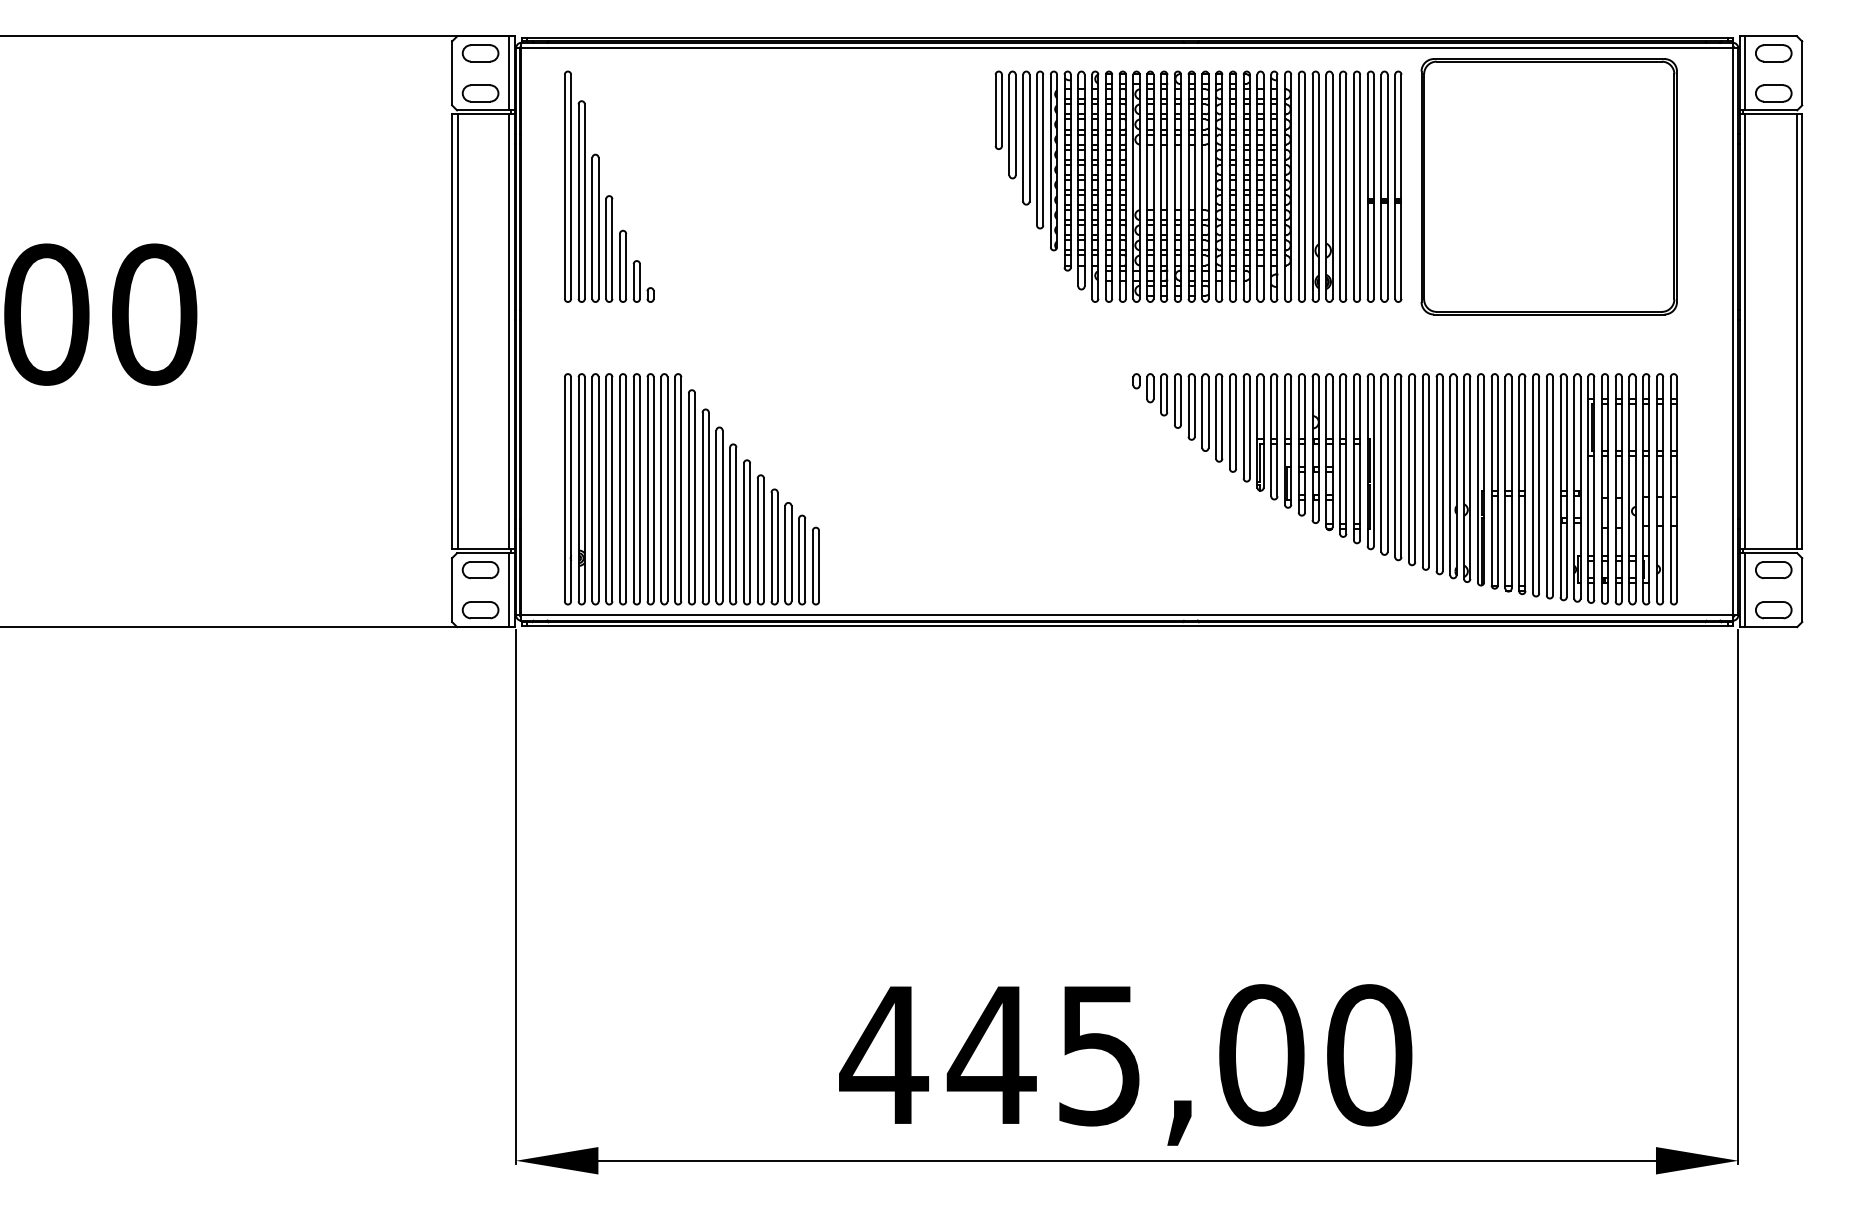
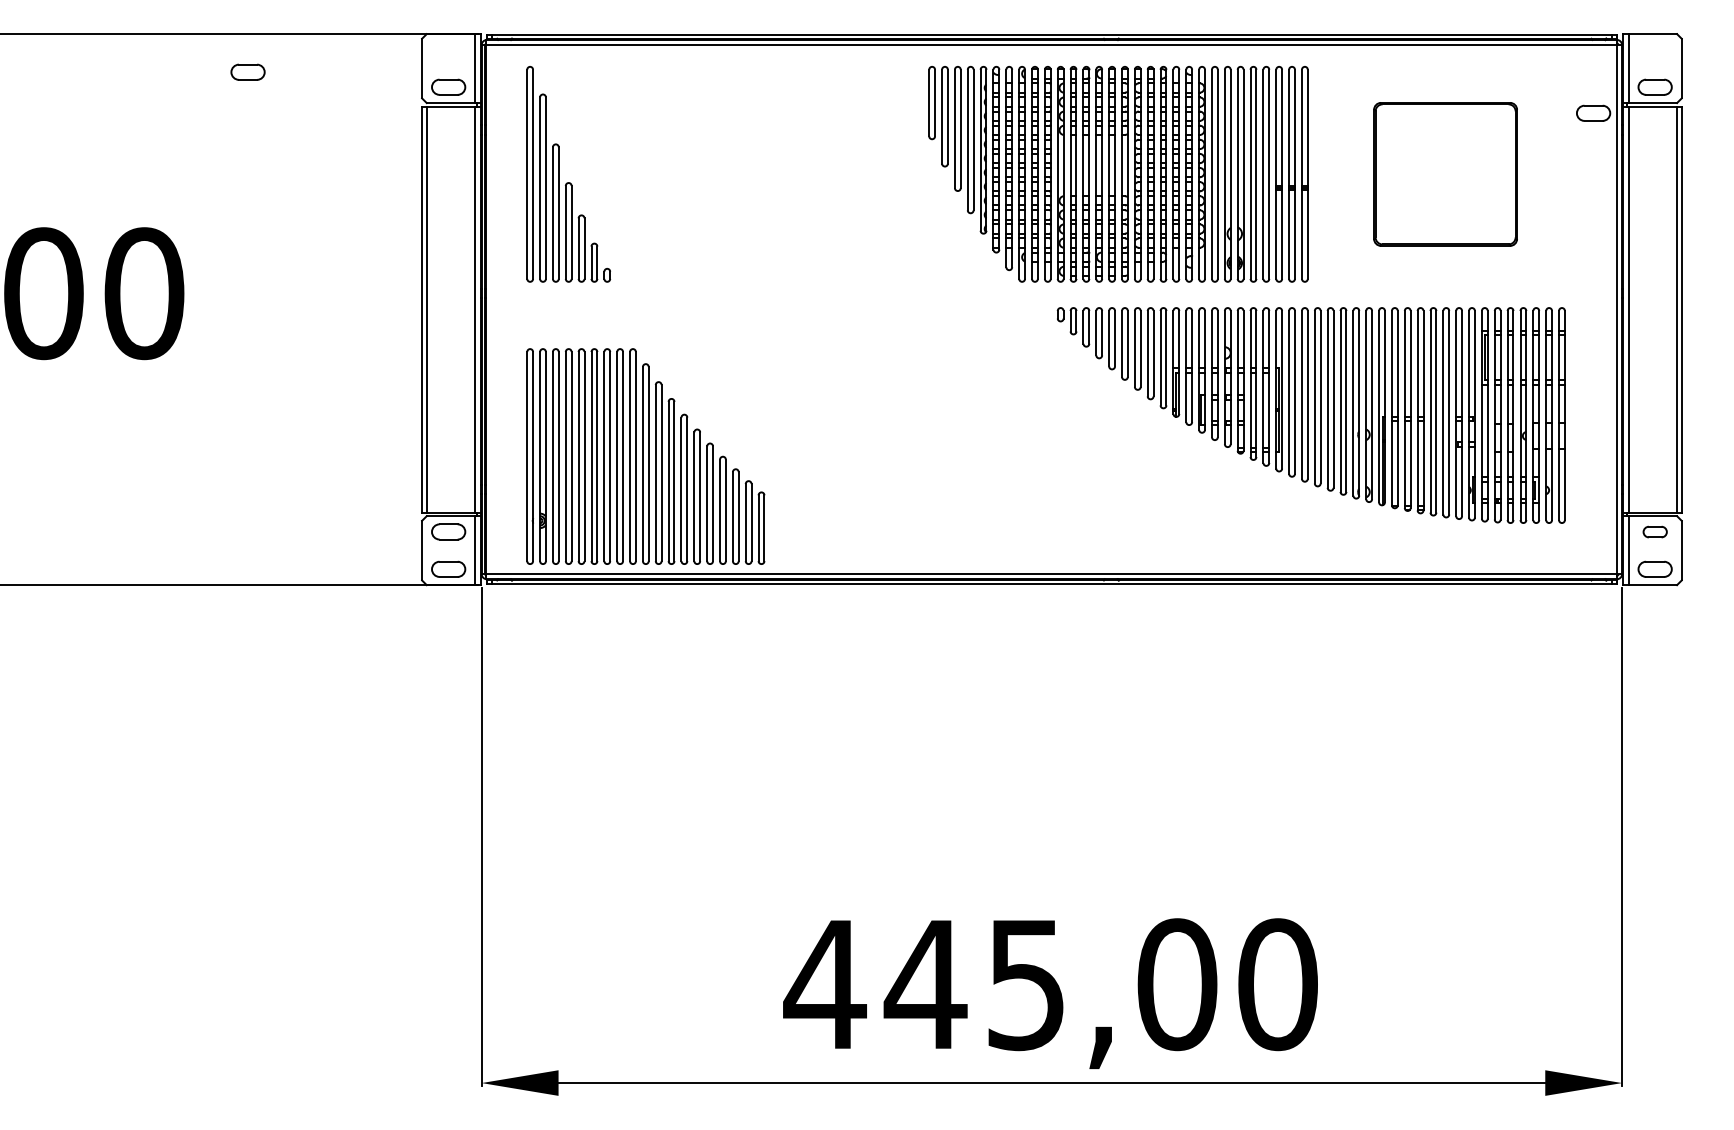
part: (480, 53) -> (247, 72), moved
part: (1773, 53) -> (1593, 113), moved
part: (1548, 186) -> (1444, 174), size x0.6
part: (1404, 489) -> (1310, 415), moved
part: (1773, 570) -> (1654, 532), size x0.7

